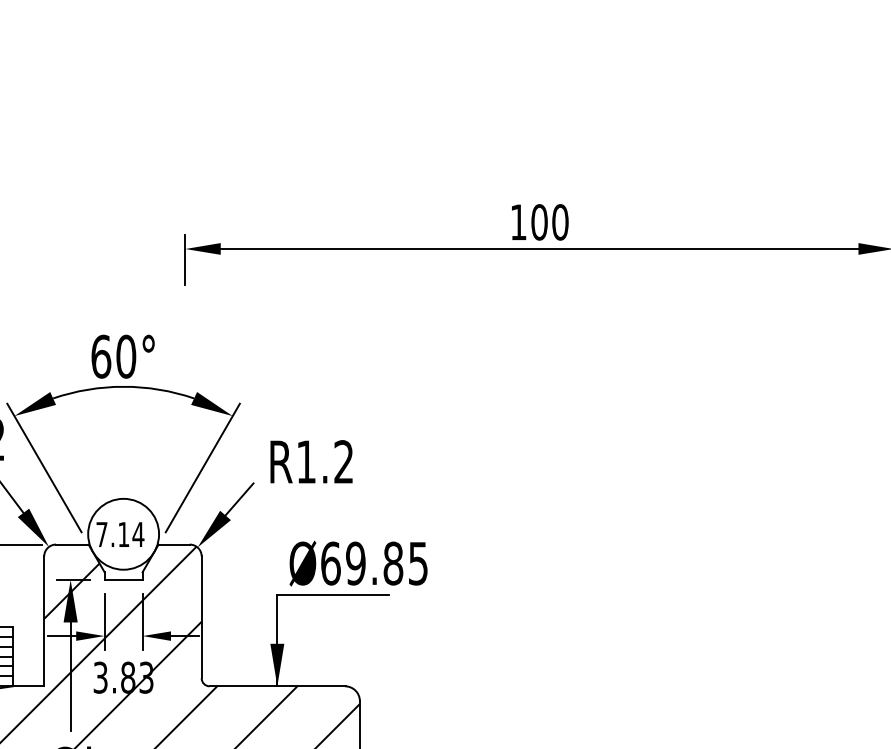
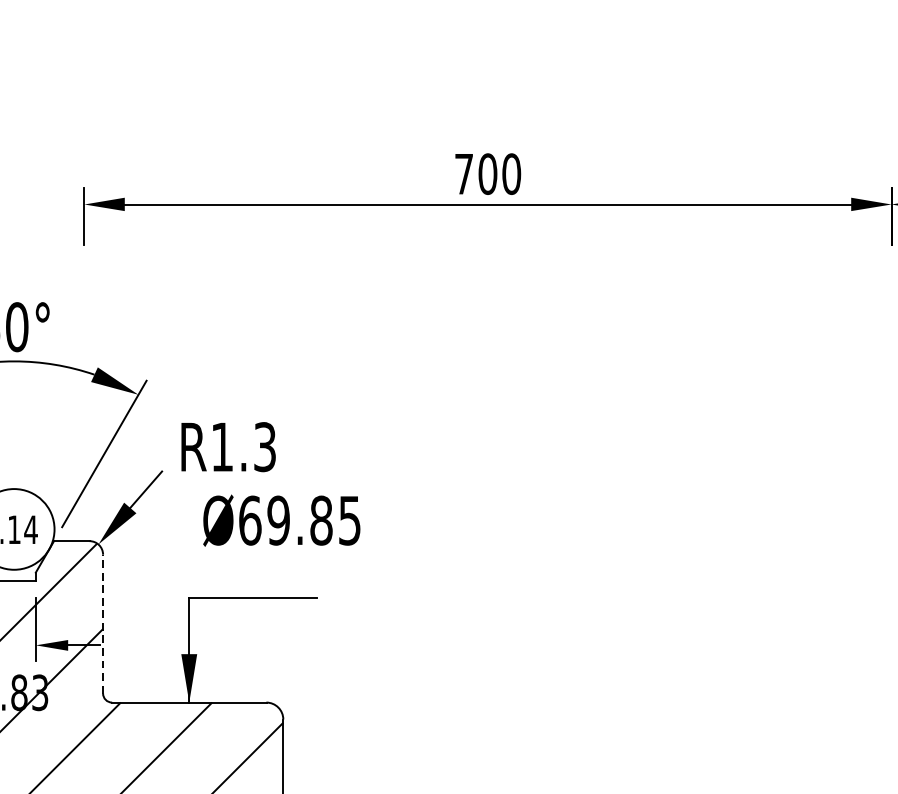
text: (518, 222) -> (463, 174), 100 -> 700
text: (343, 461) -> (264, 446), R1.2 -> R1.3
text: (358, 563) -> (281, 520), moved
line: (201, 617) -> (102, 624), solid -> dashed

